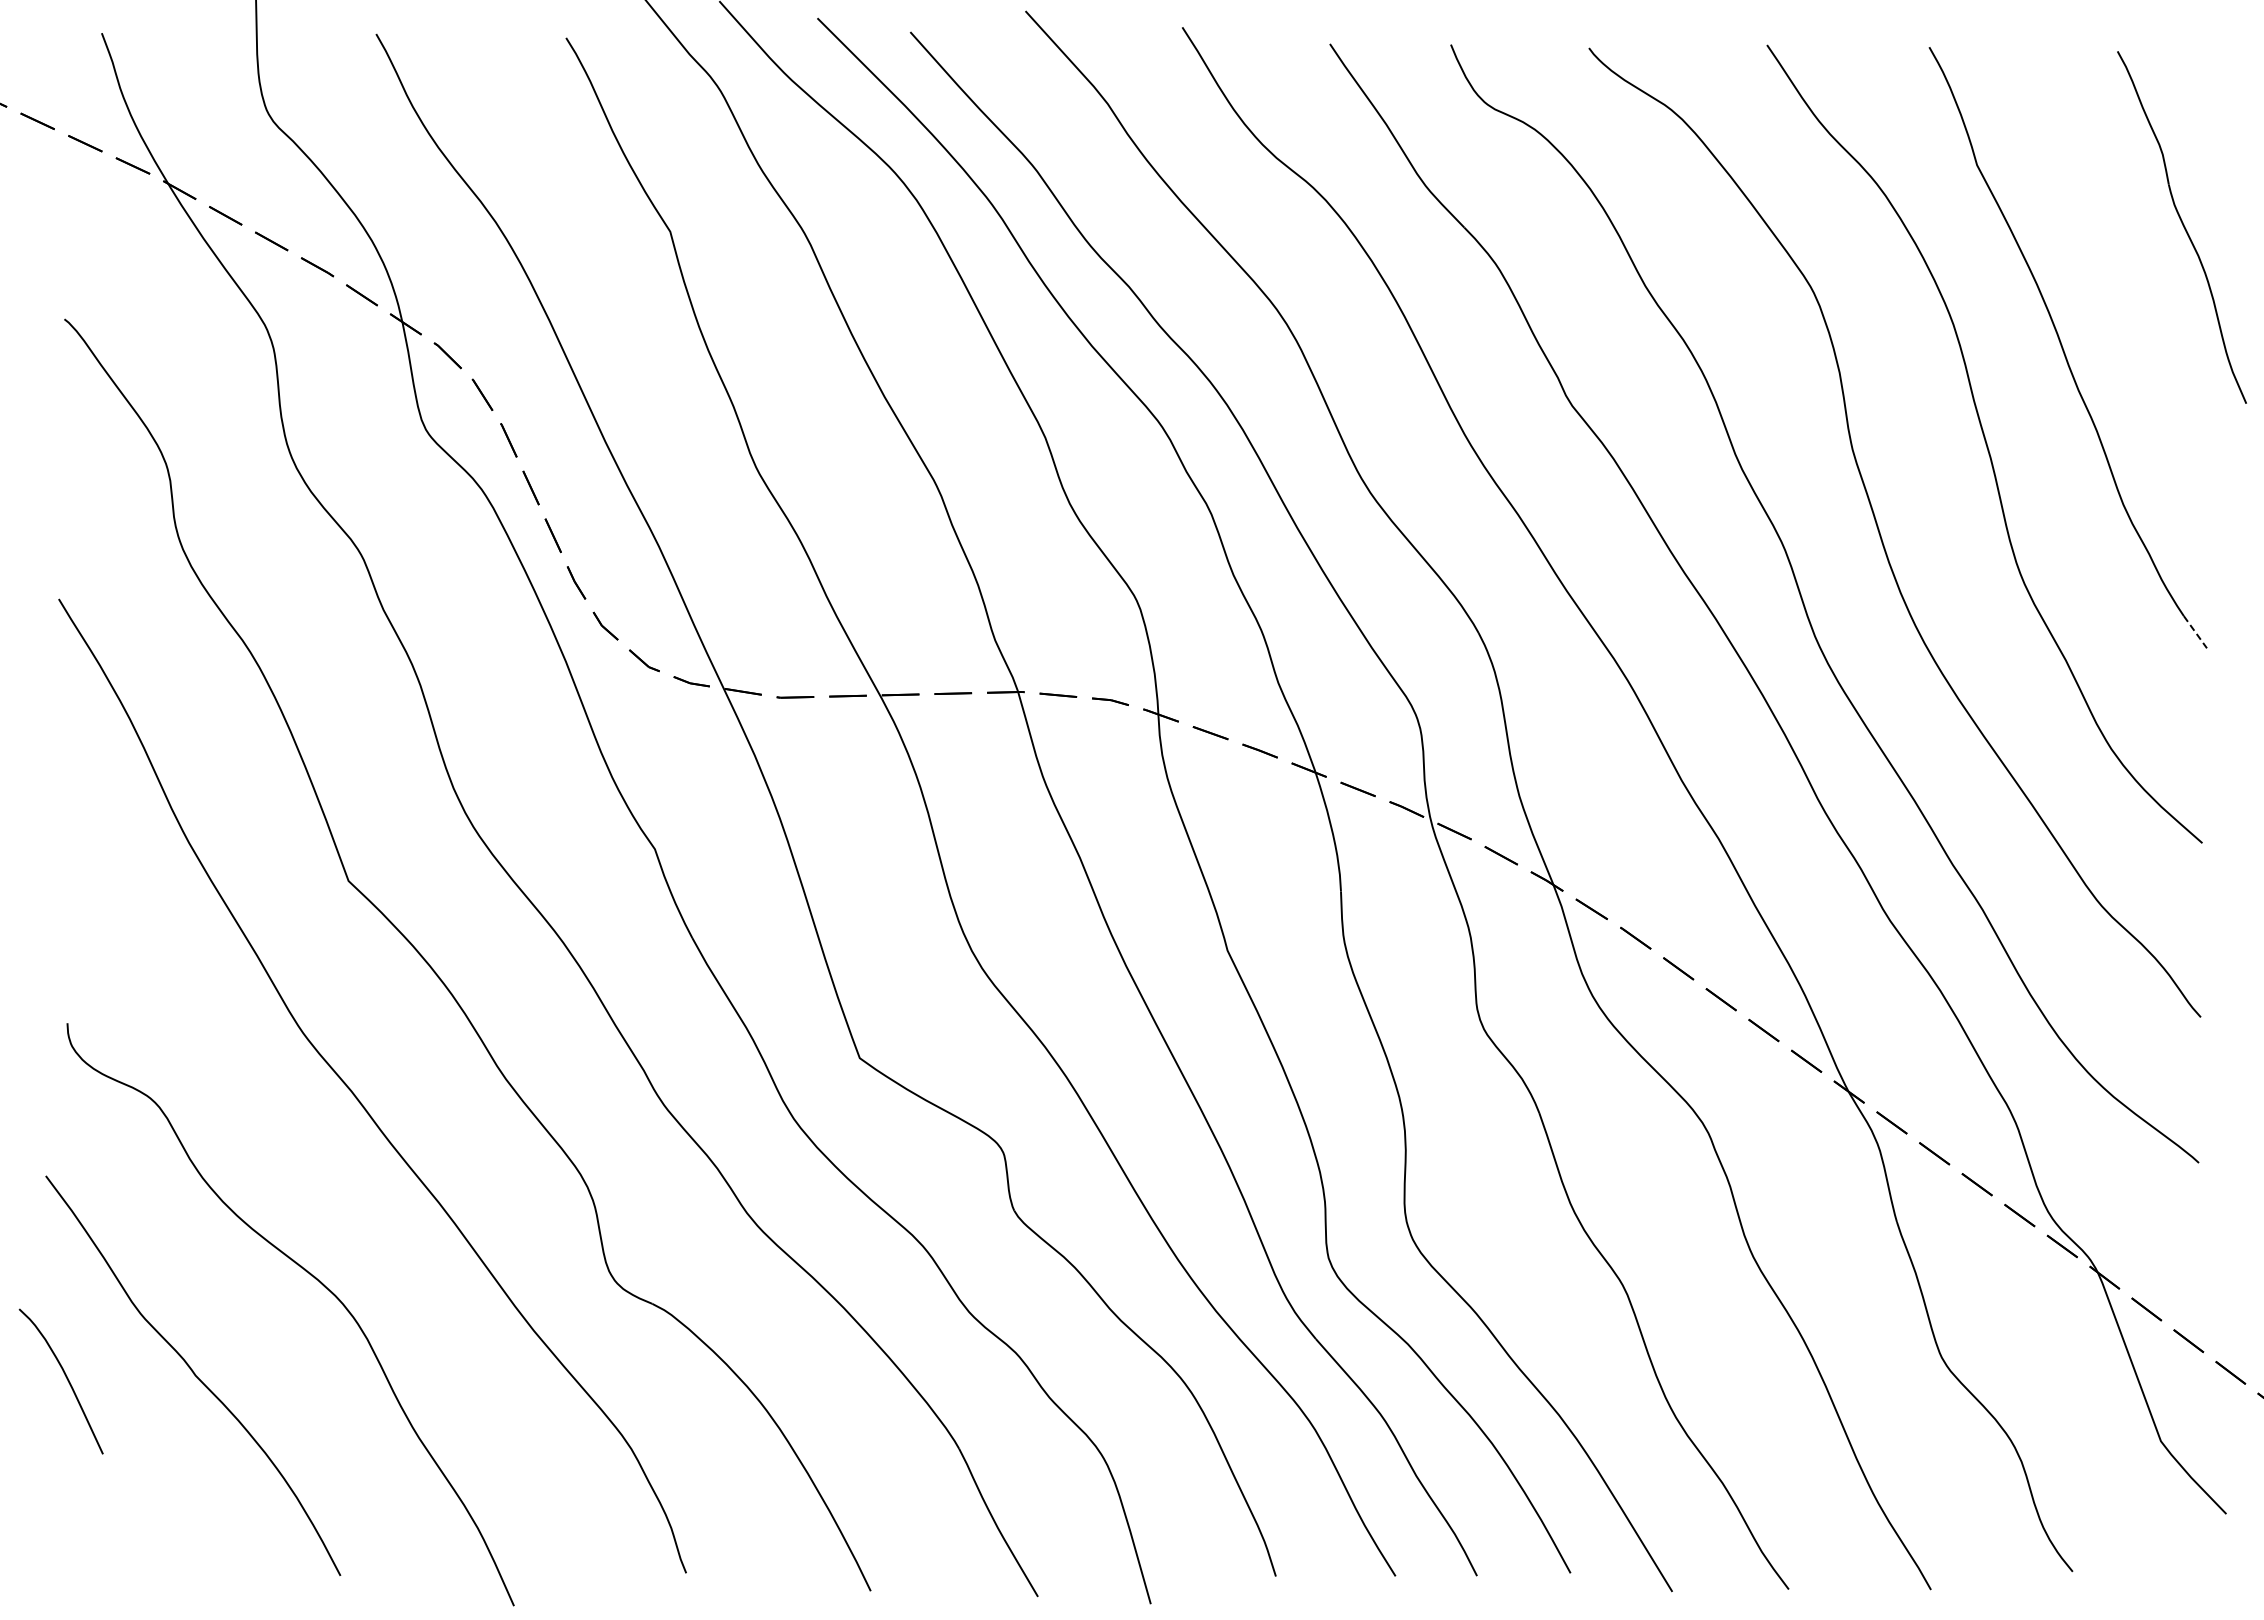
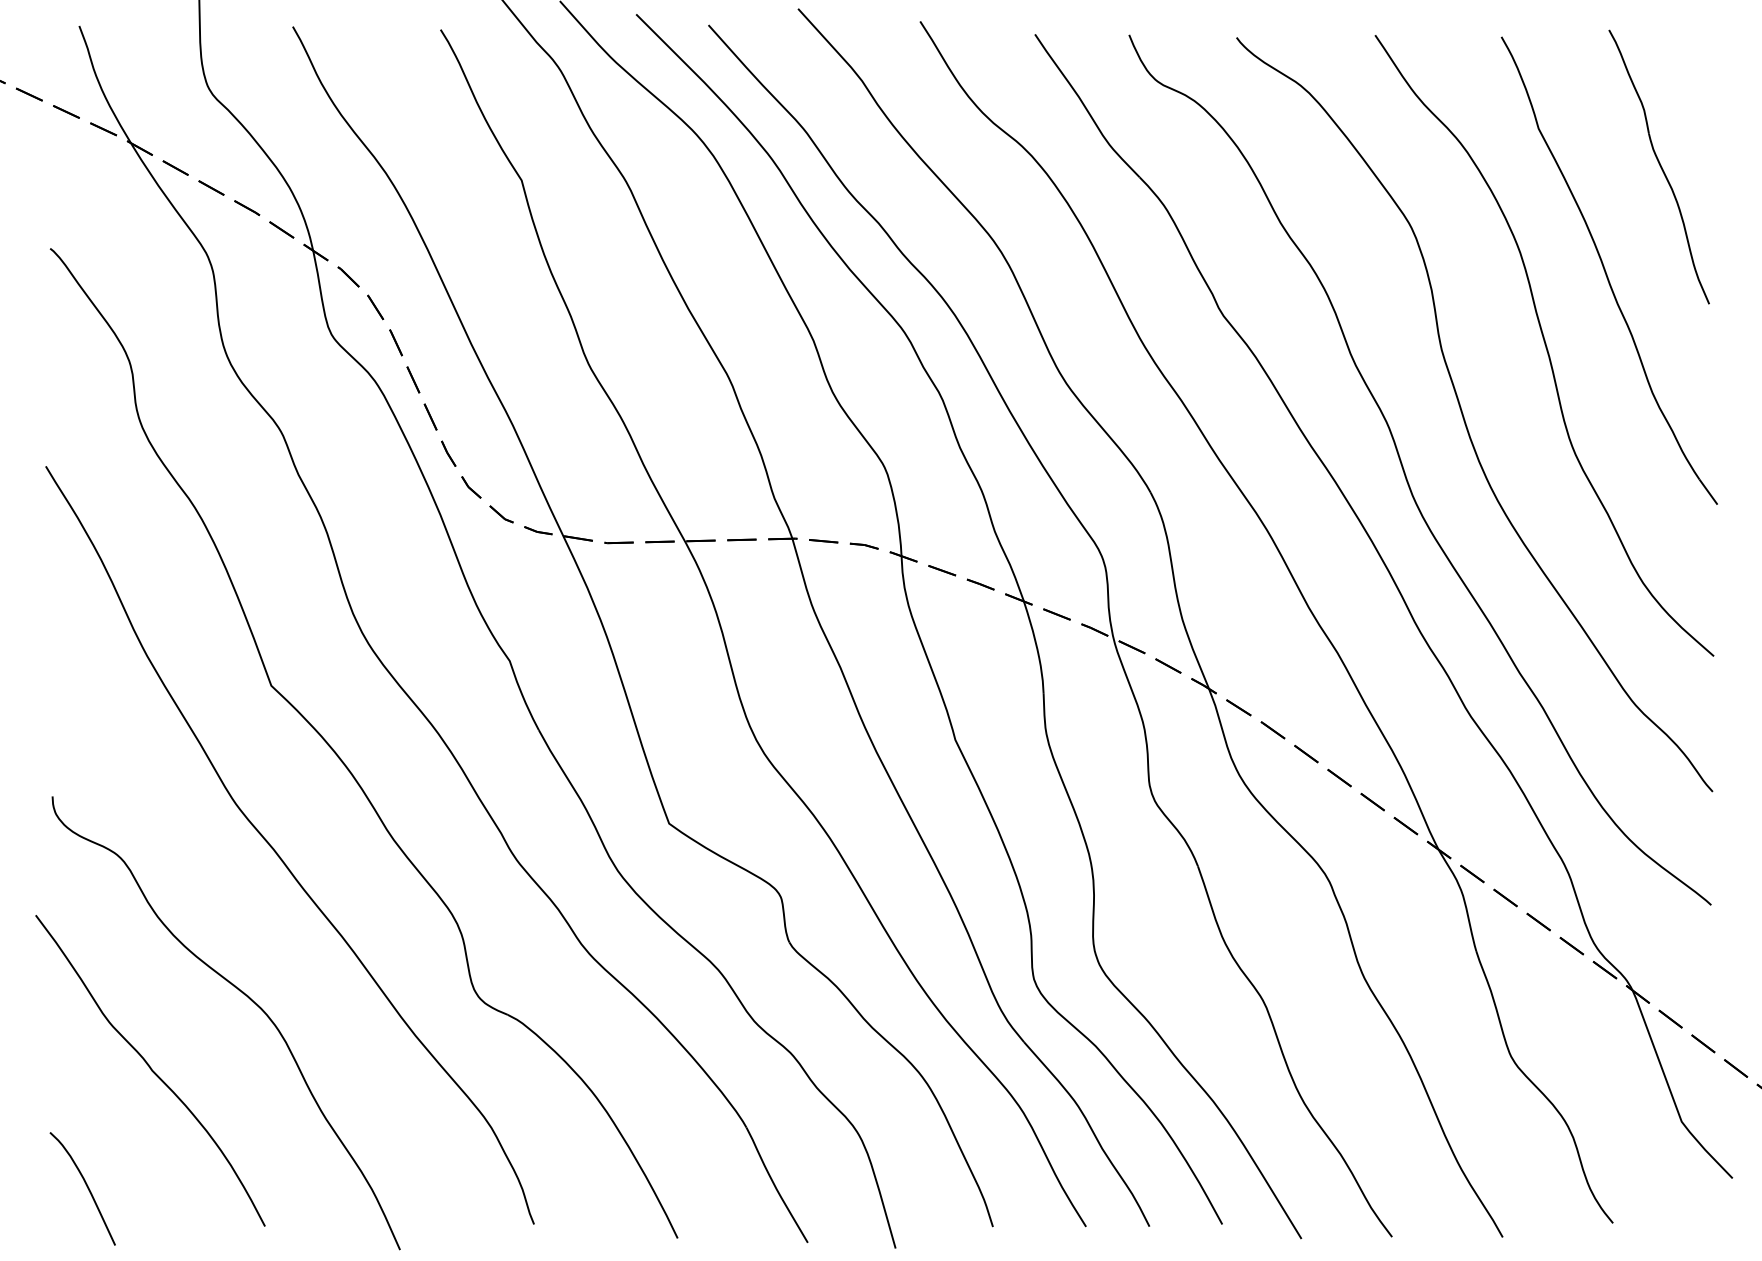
part: (2181, 227) -> (1658, 167), moved
line: (2195, 632) -> (1708, 492), dashed -> solid
curve: (66, 1379) -> (86, 1187), moved

